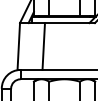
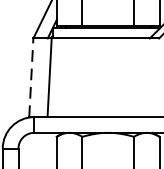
line: (18, 46) -> (30, 77), solid -> dashed
line: (43, 46) -> (49, 76), moved

